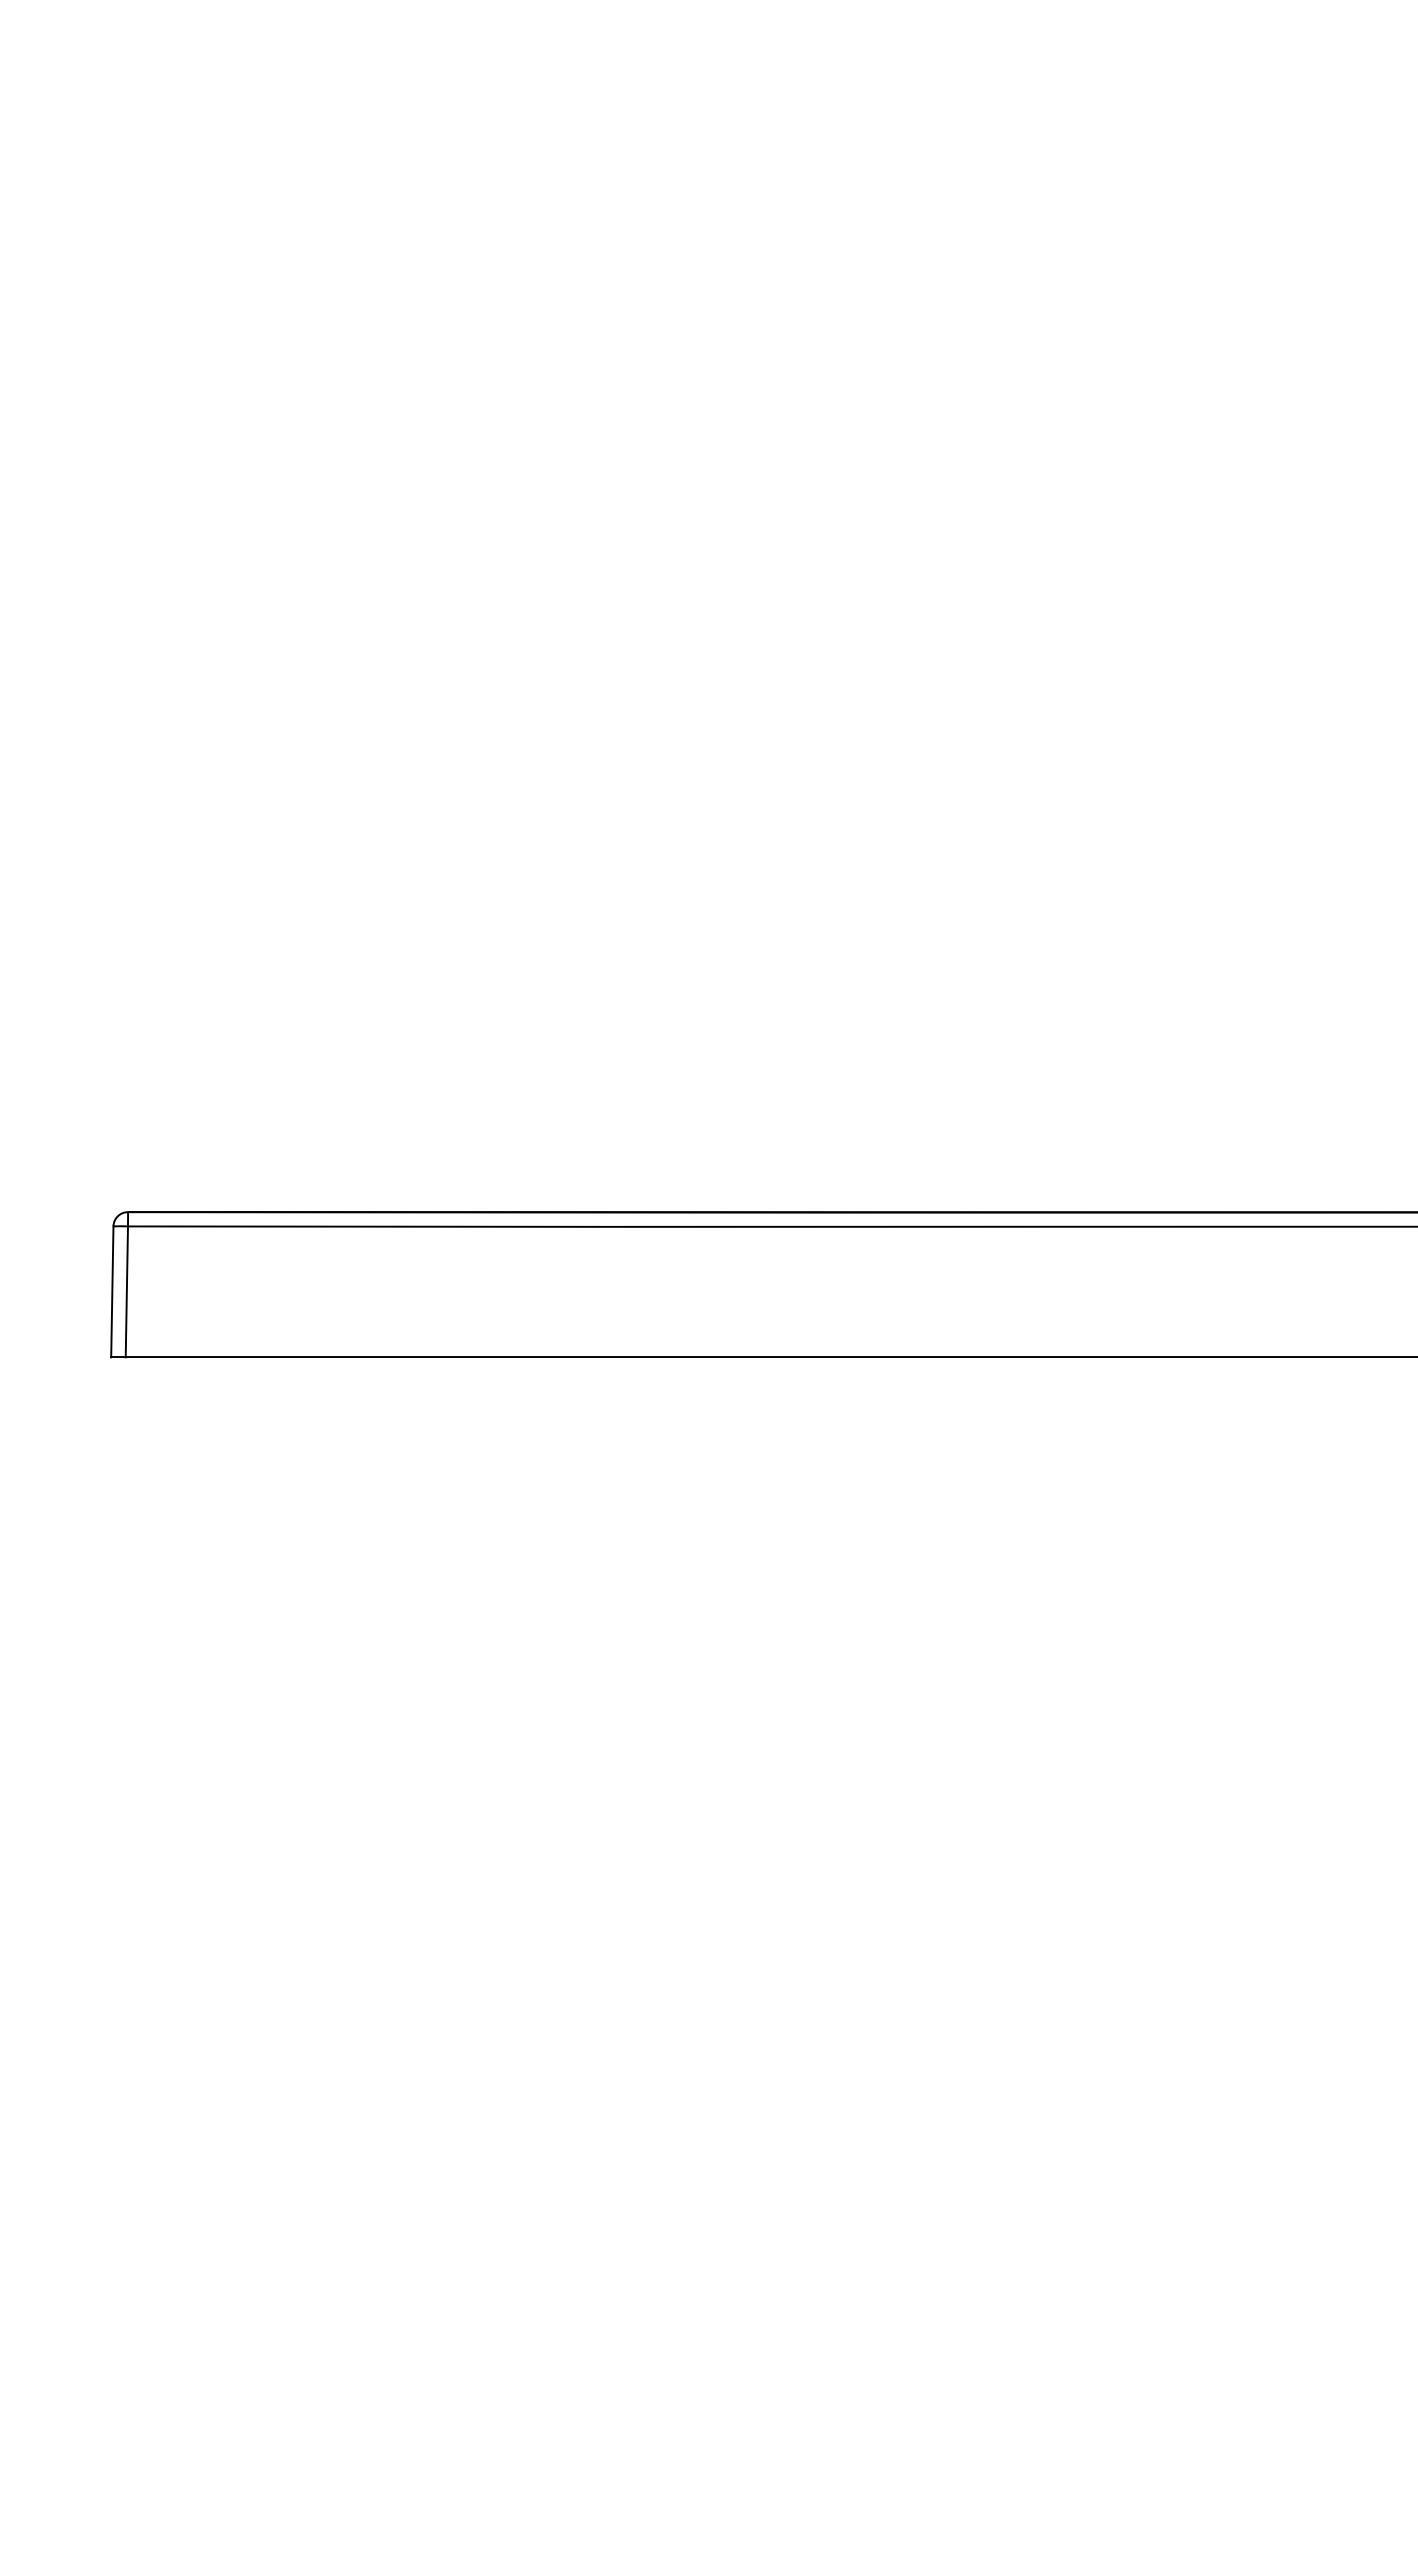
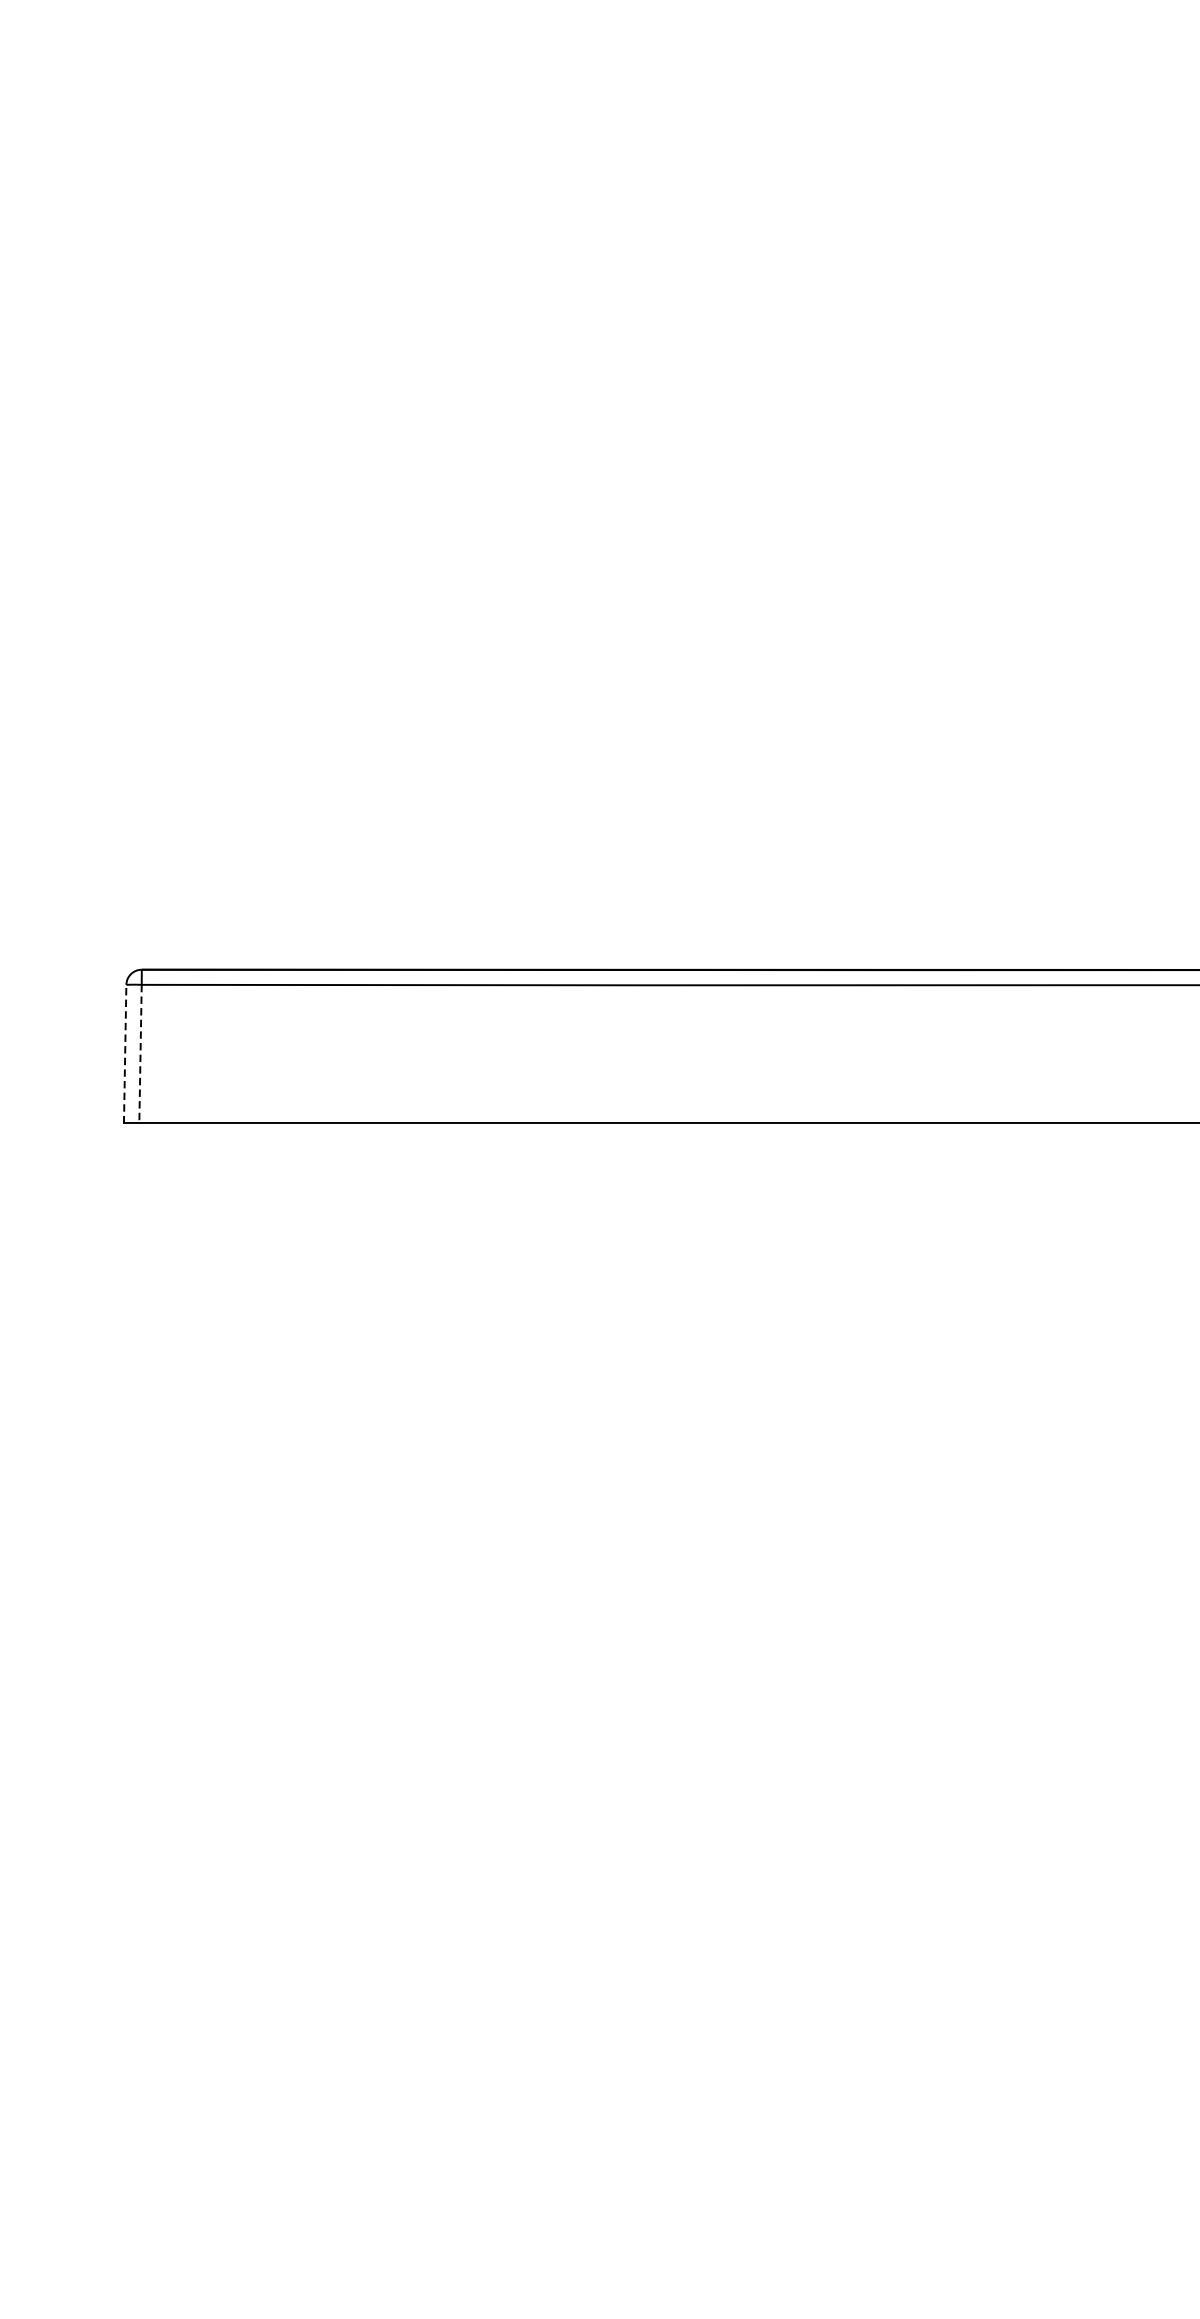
line: (112, 1291) -> (125, 1053), solid -> dashed
line: (126, 1292) -> (140, 1054), solid -> dashed

